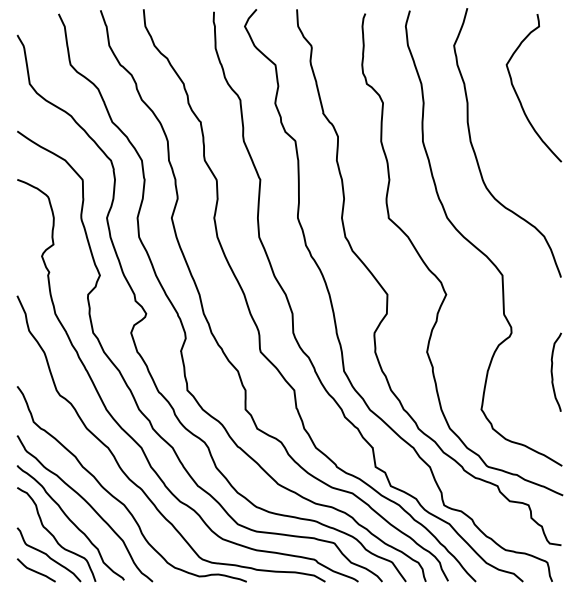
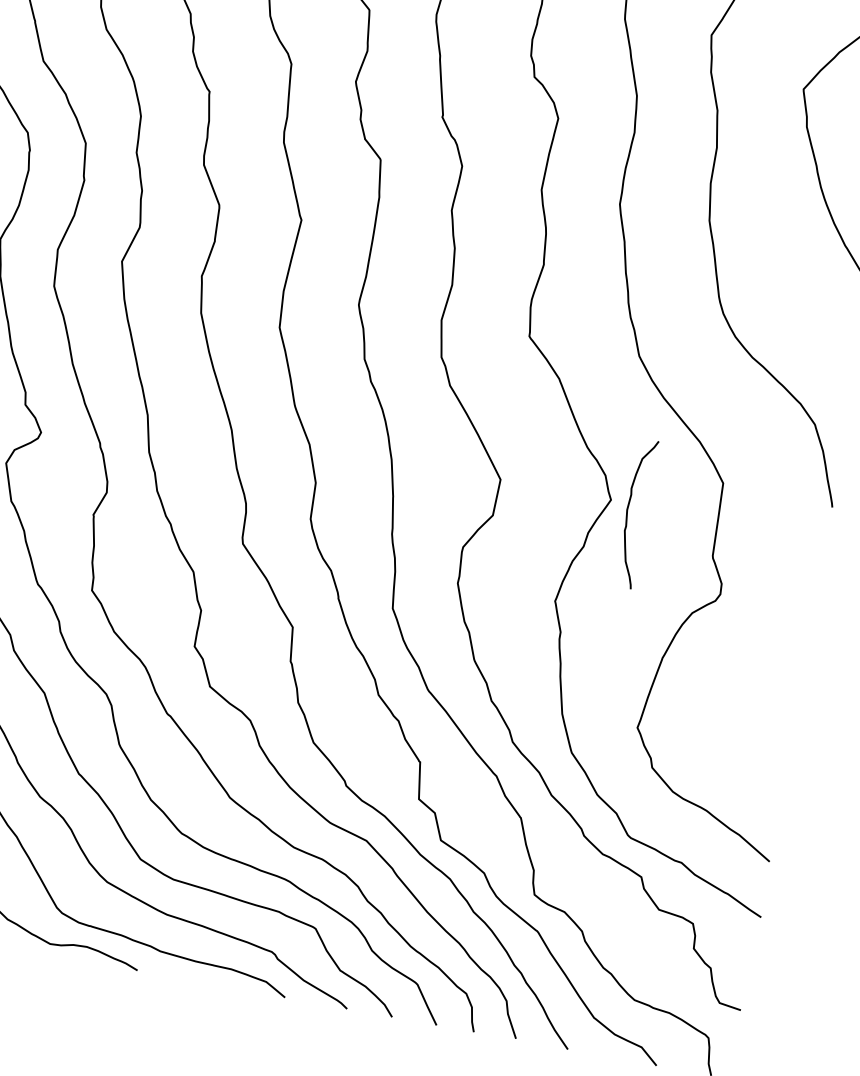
curve: (552, 371) -> (628, 510), moved

